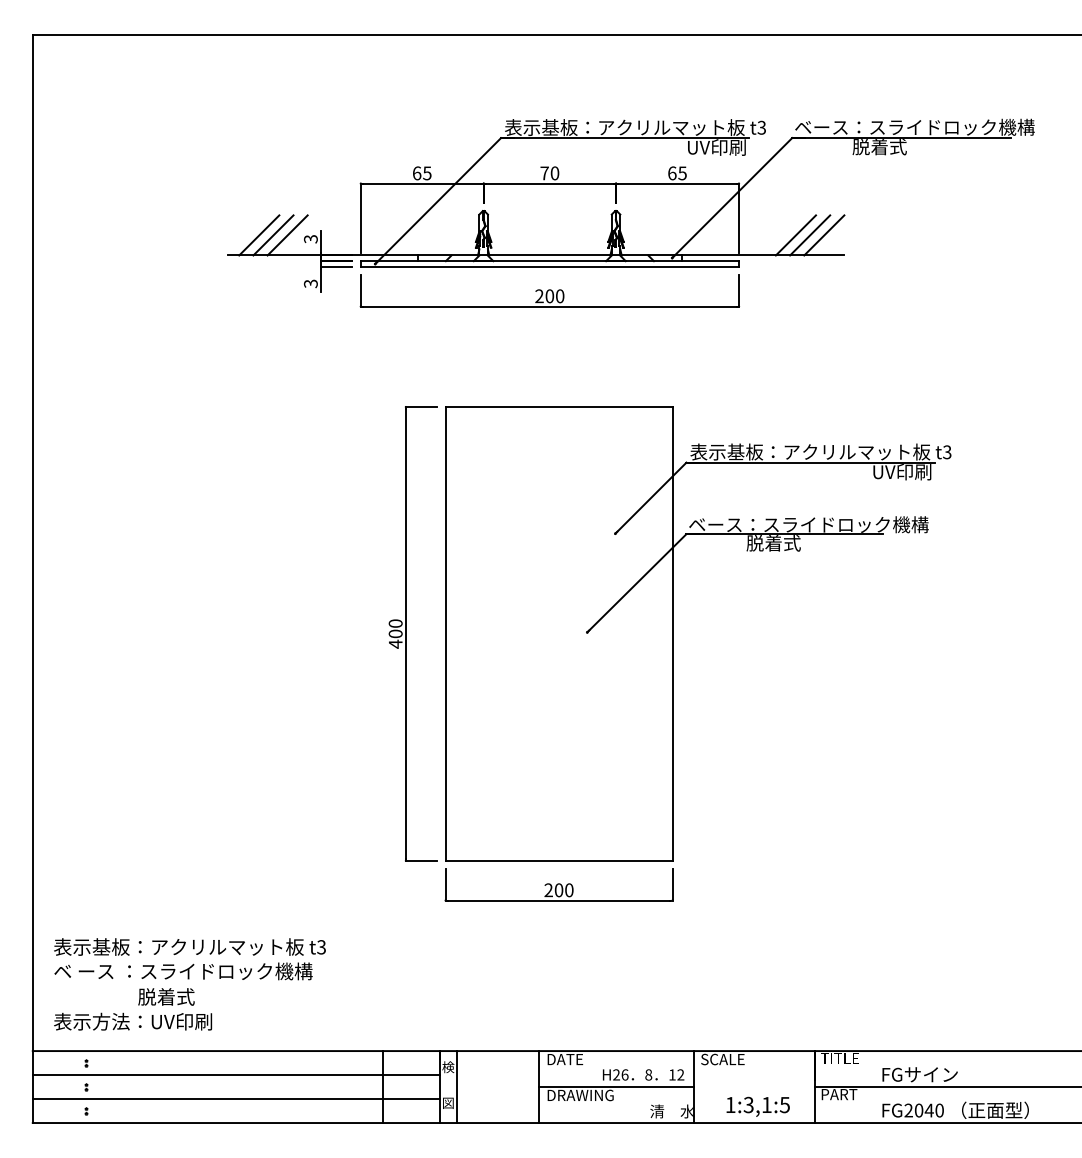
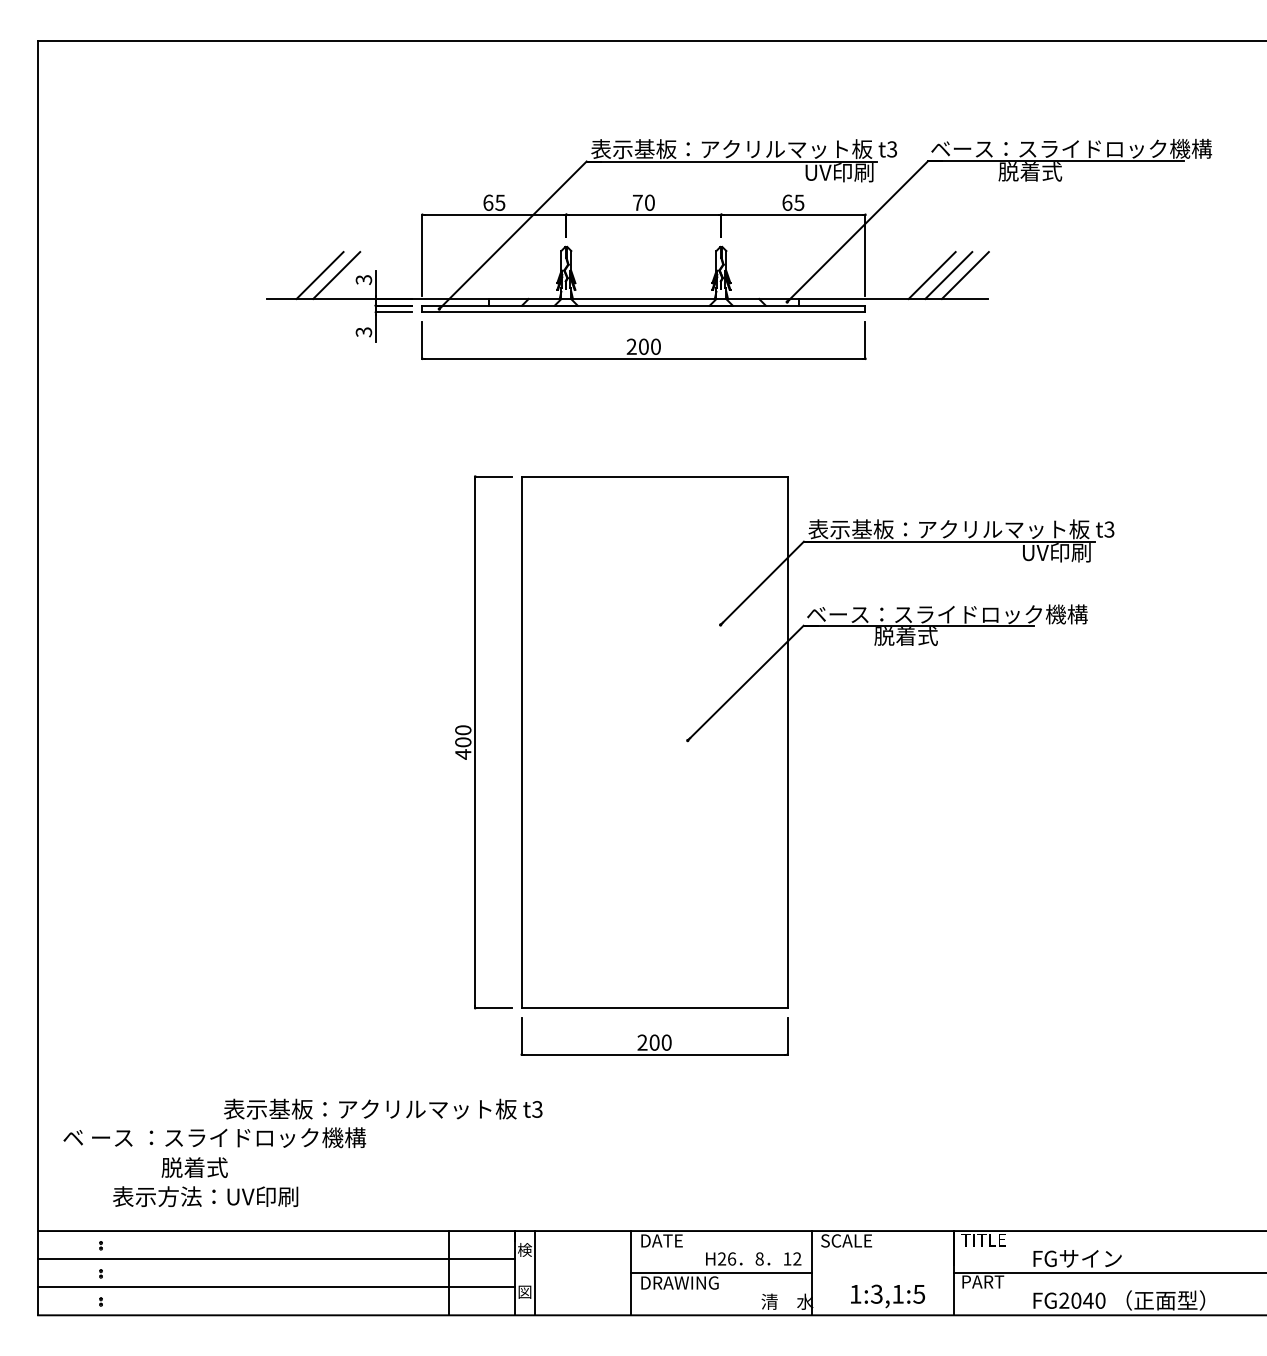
line: (258, 235) -> (302, 275), removed
text: (190, 946) -> (383, 1108), moved
text: (132, 1021) -> (205, 1196), moved

